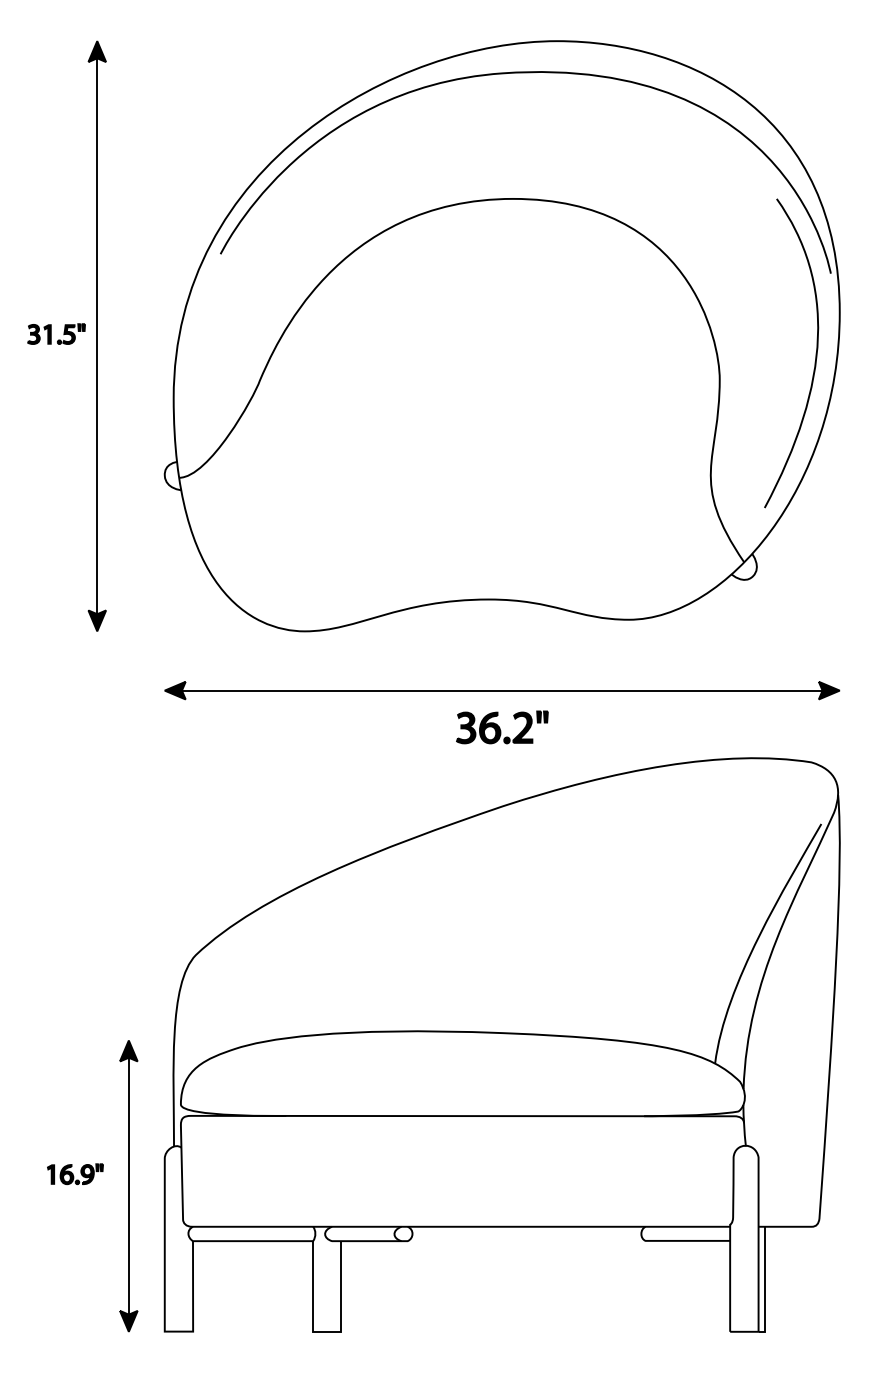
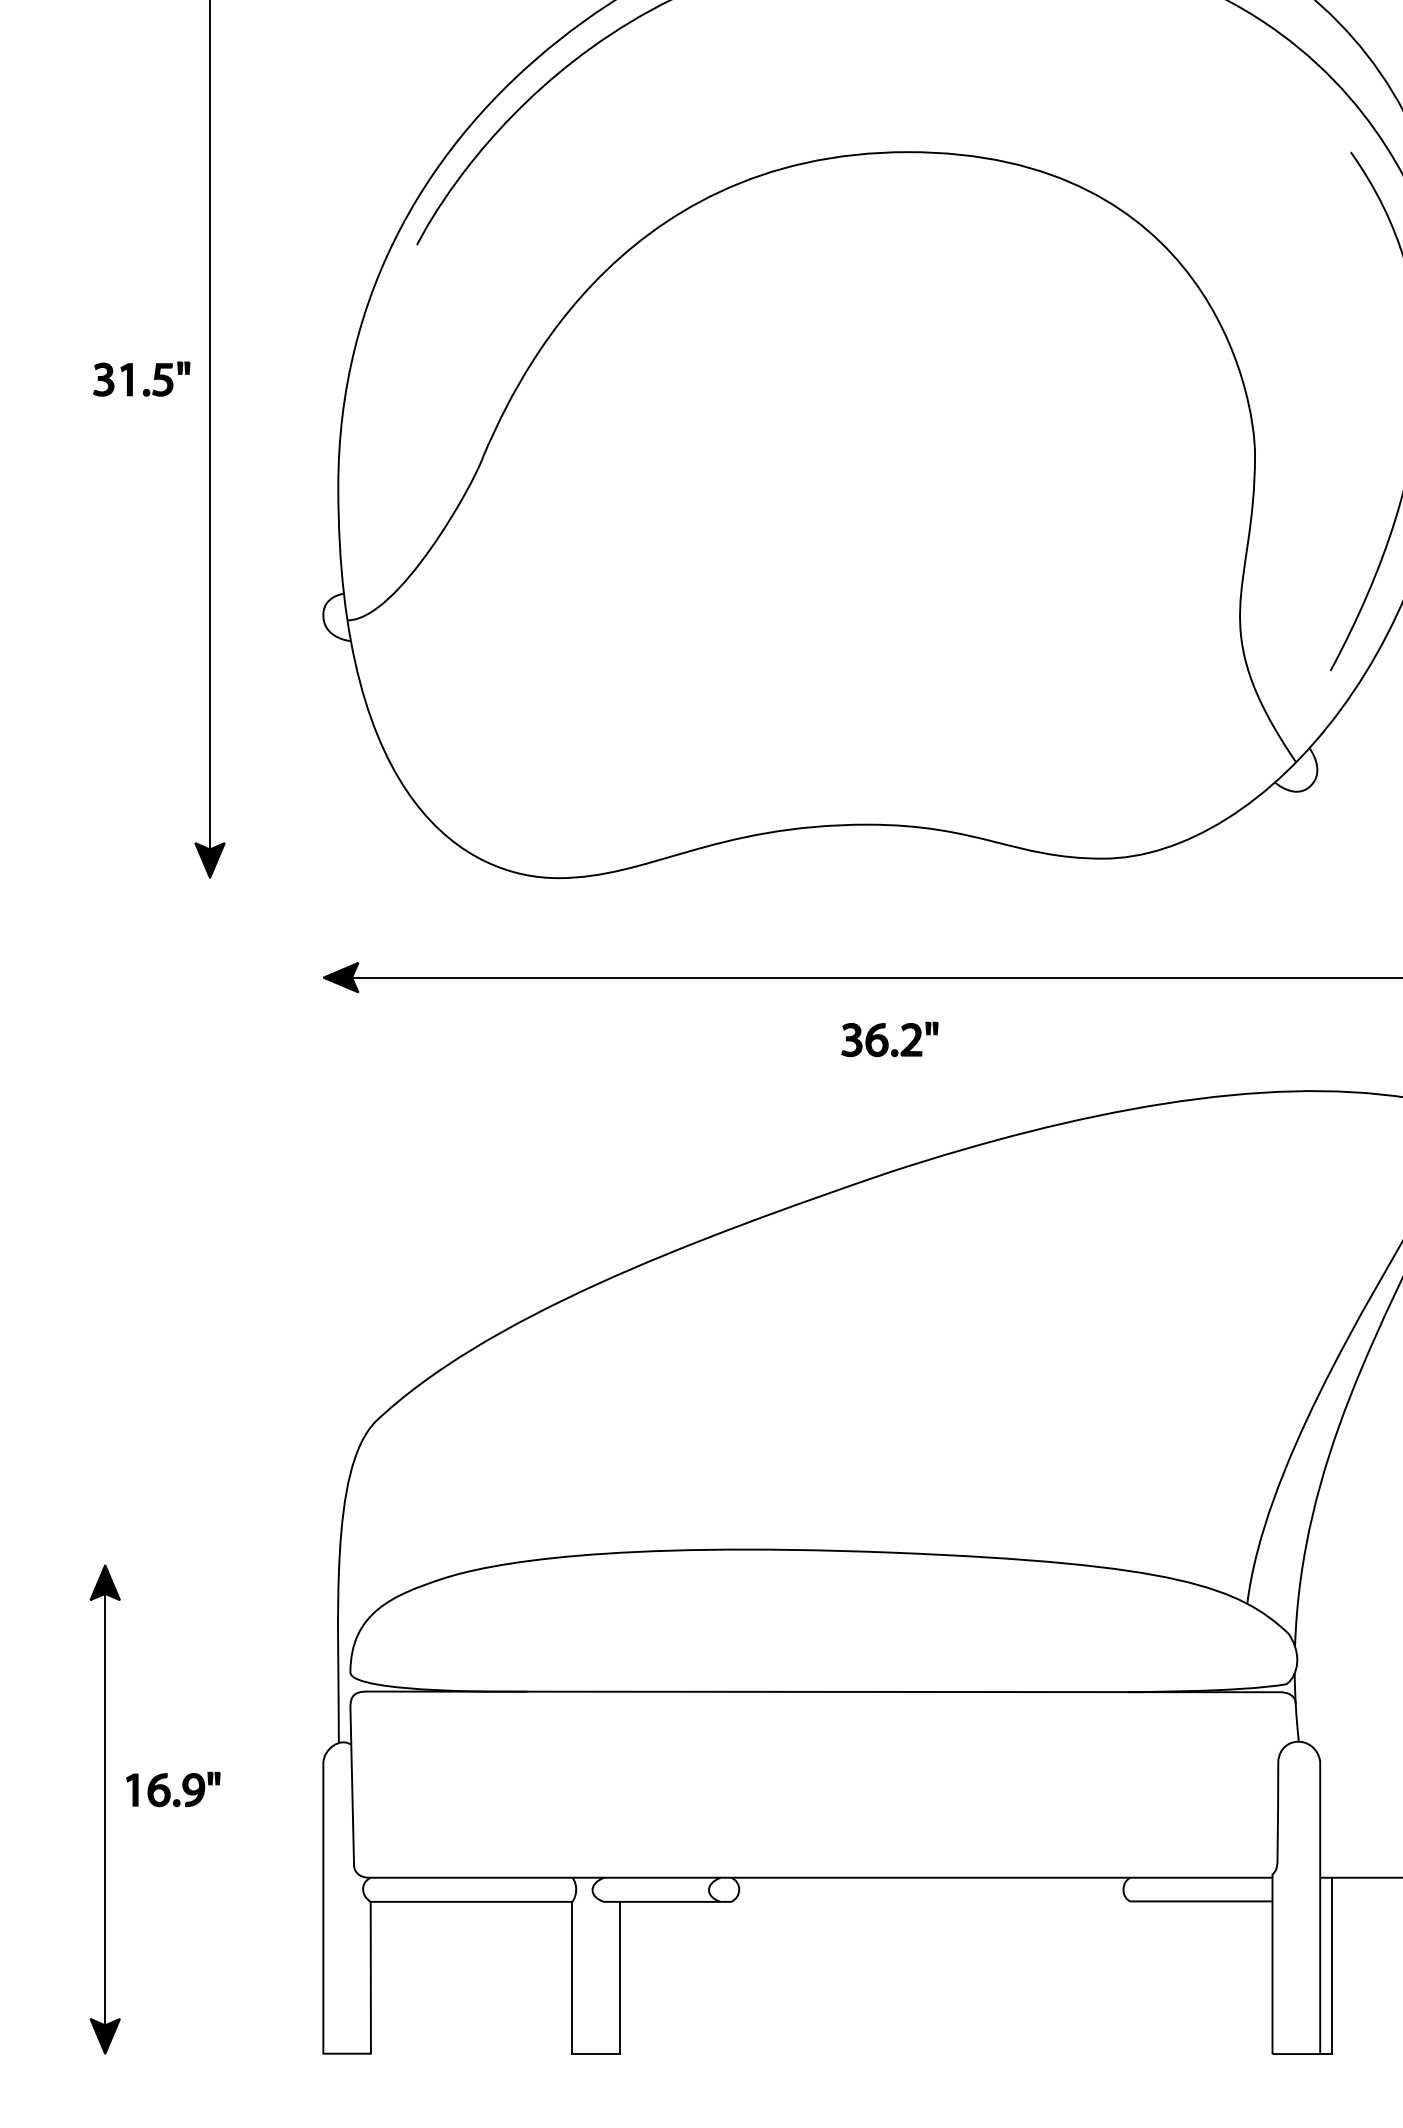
part: (501, 727) -> (888, 1039), size x0.62
part: (128, 1186) -> (104, 1810), moved

